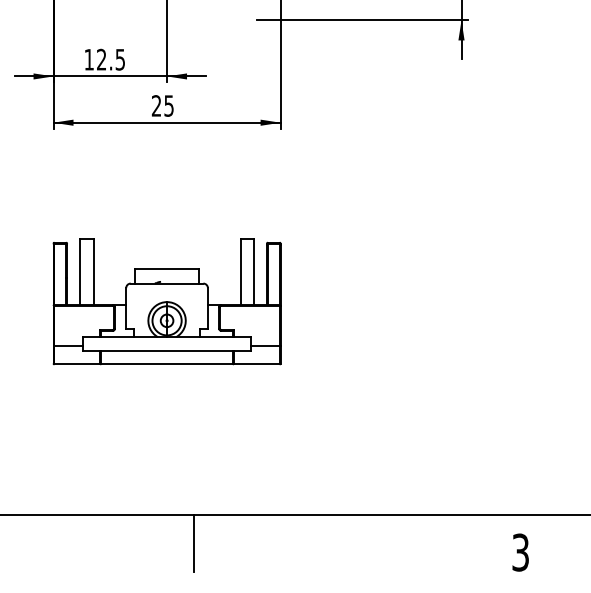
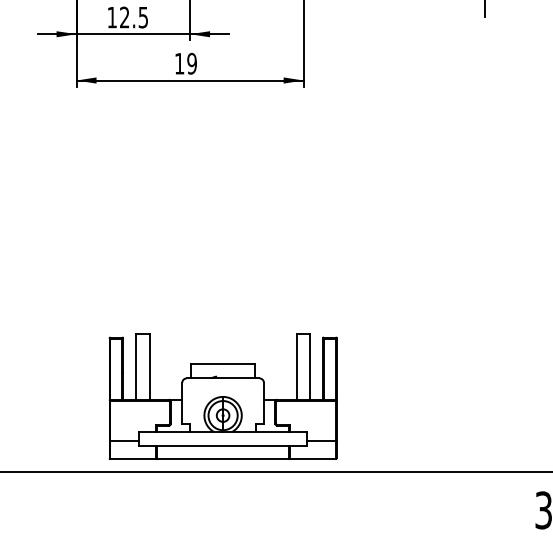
text: (162, 105) -> (185, 63), 25 -> 19
part: (166, 301) -> (222, 396), moved
line: (194, 543) -> (217, 501), removed

